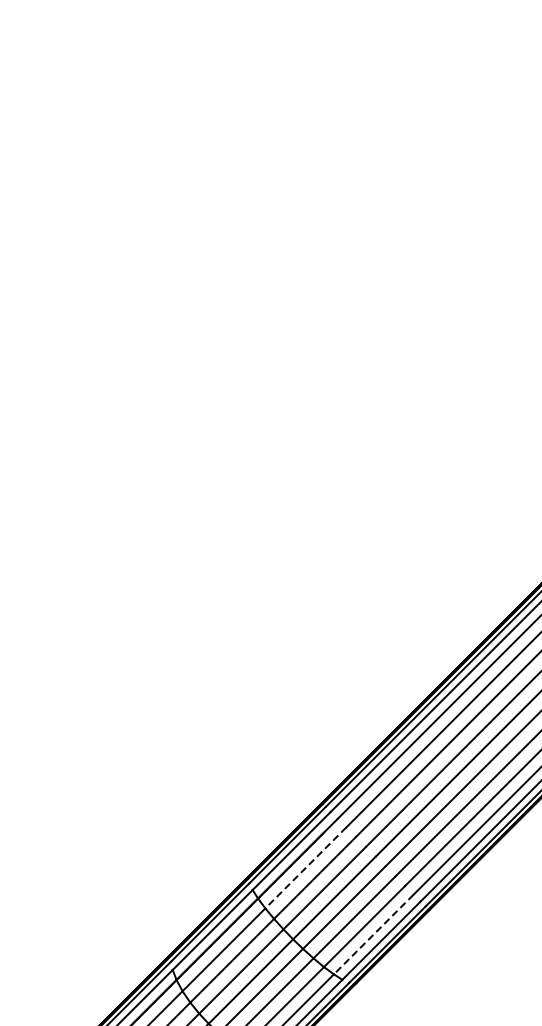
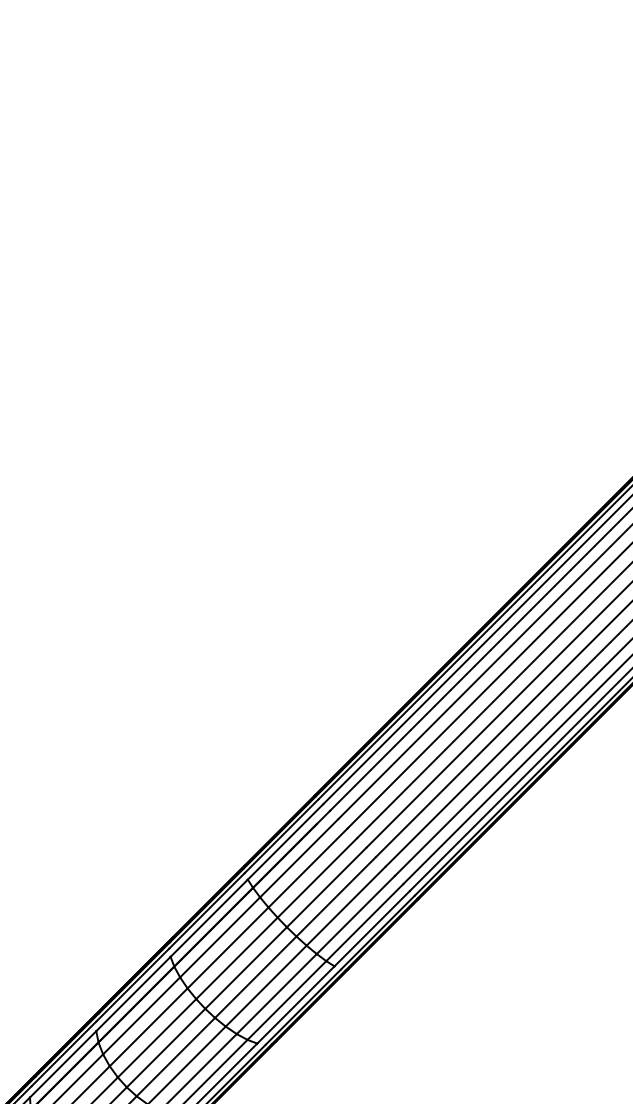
line: (305, 868) -> (298, 858), dashed -> solid
line: (373, 934) -> (364, 922), dashed -> solid

